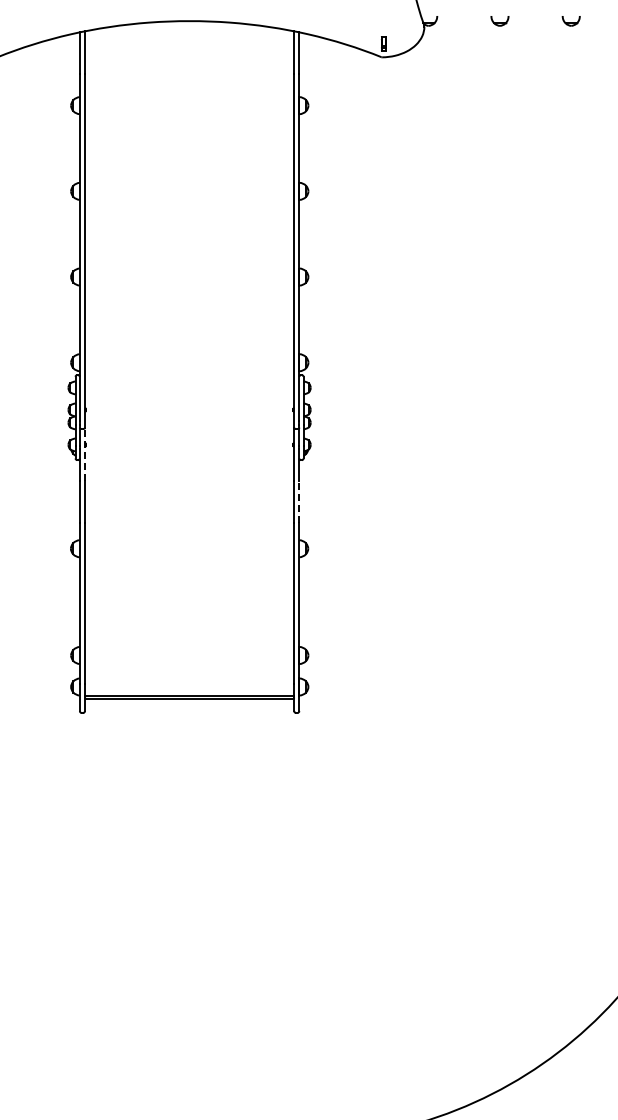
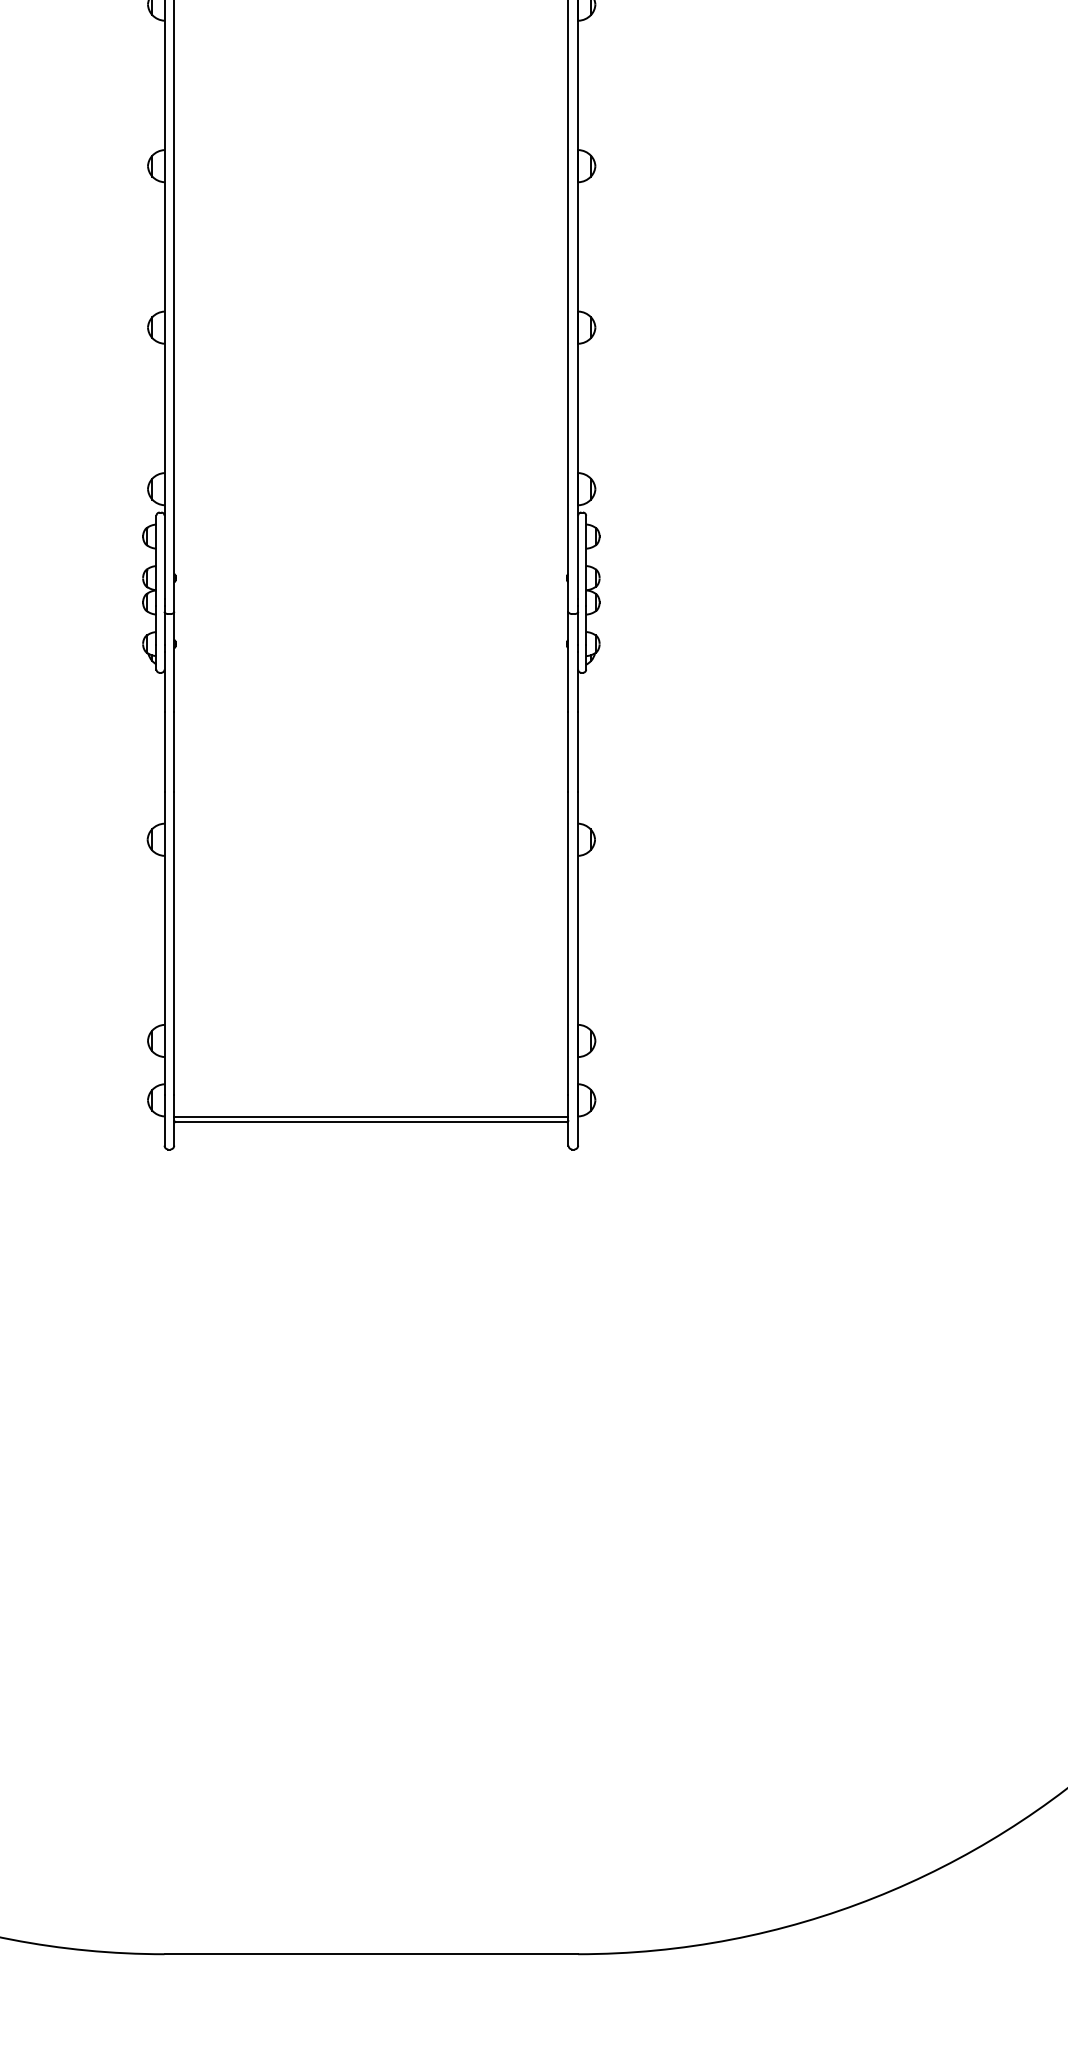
line: (84, 453) -> (173, 660), dashed -> solid
line: (299, 501) -> (578, 750), dashed -> solid

